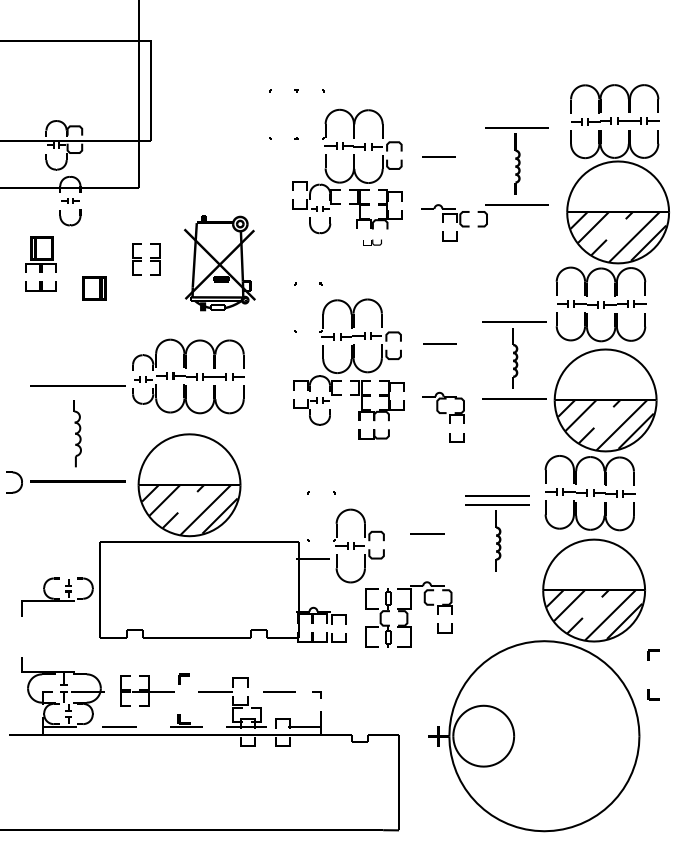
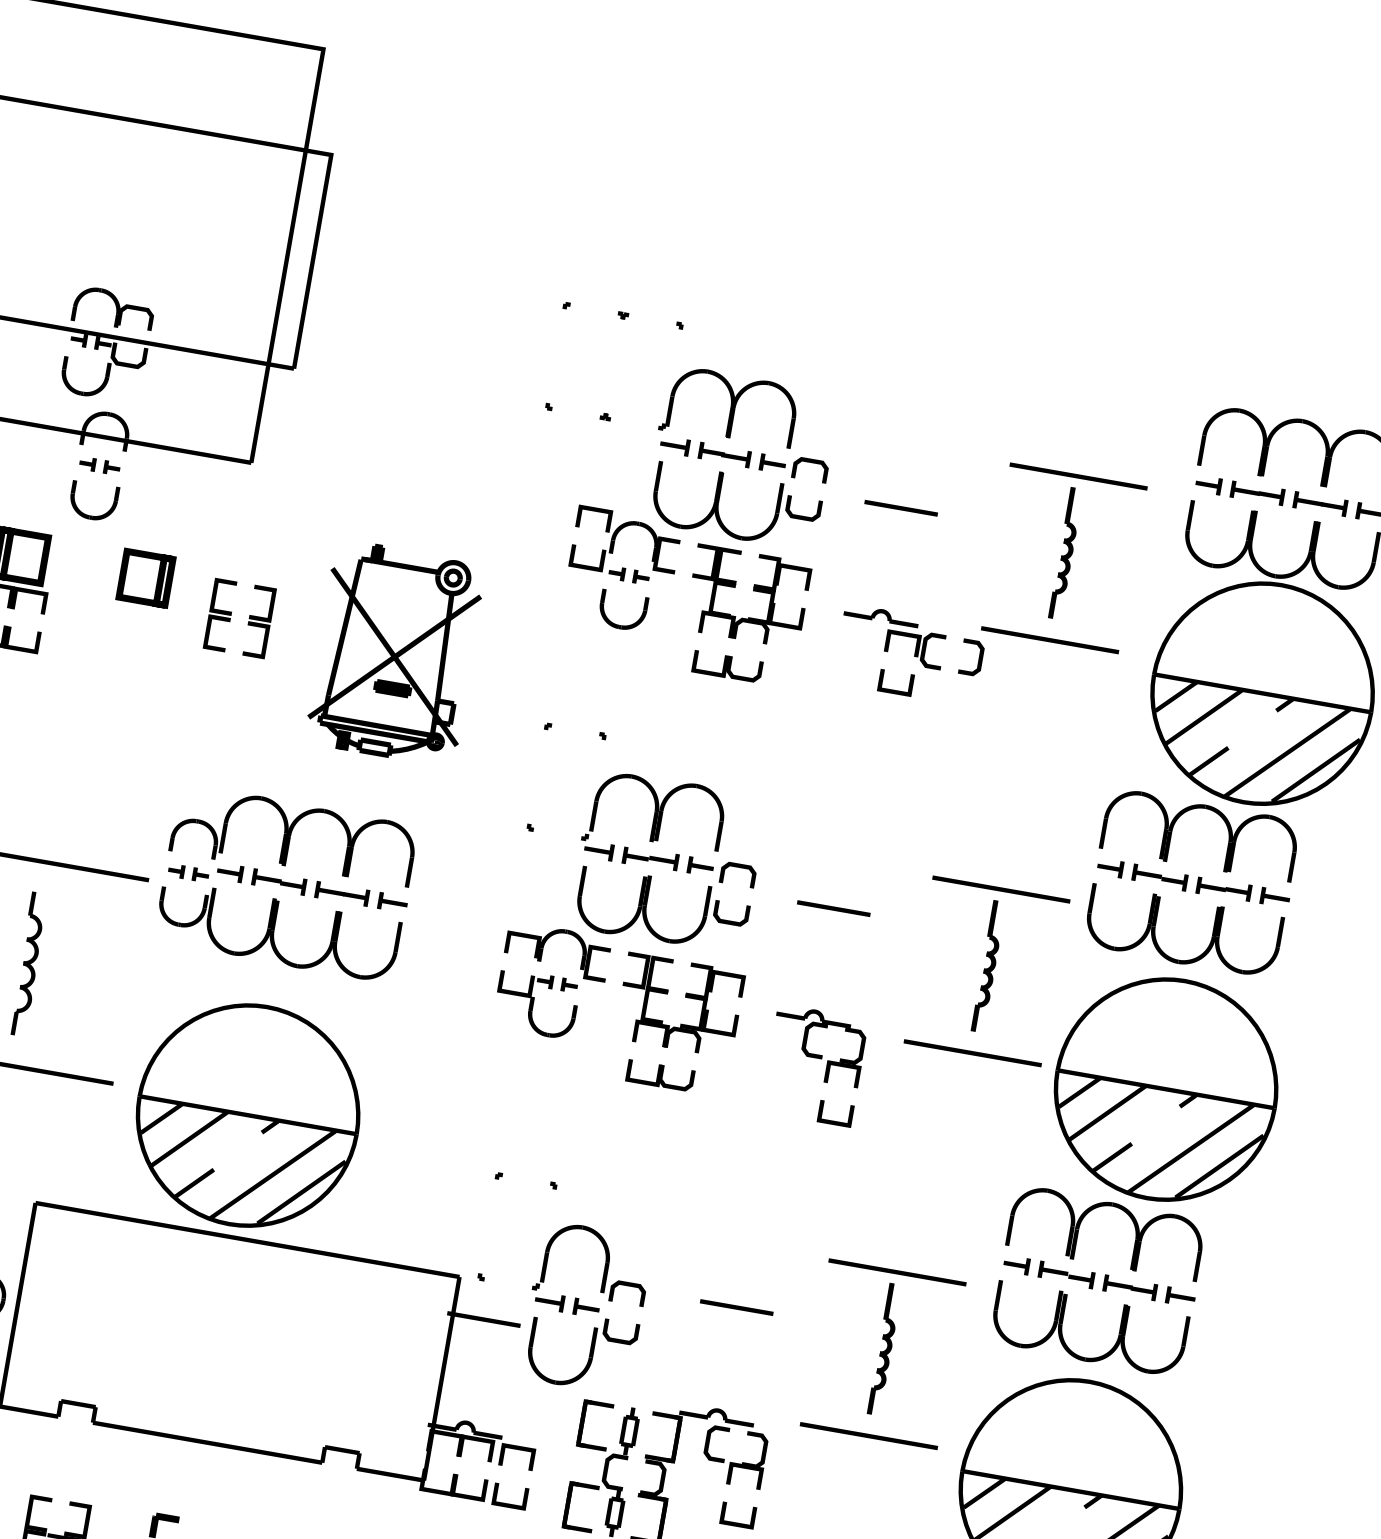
part: (372, 242) -> (728, 666), size x1.67
curve: (99, 288) -> (157, 579), moved
line: (497, 495) -> (868, 1435), moved

